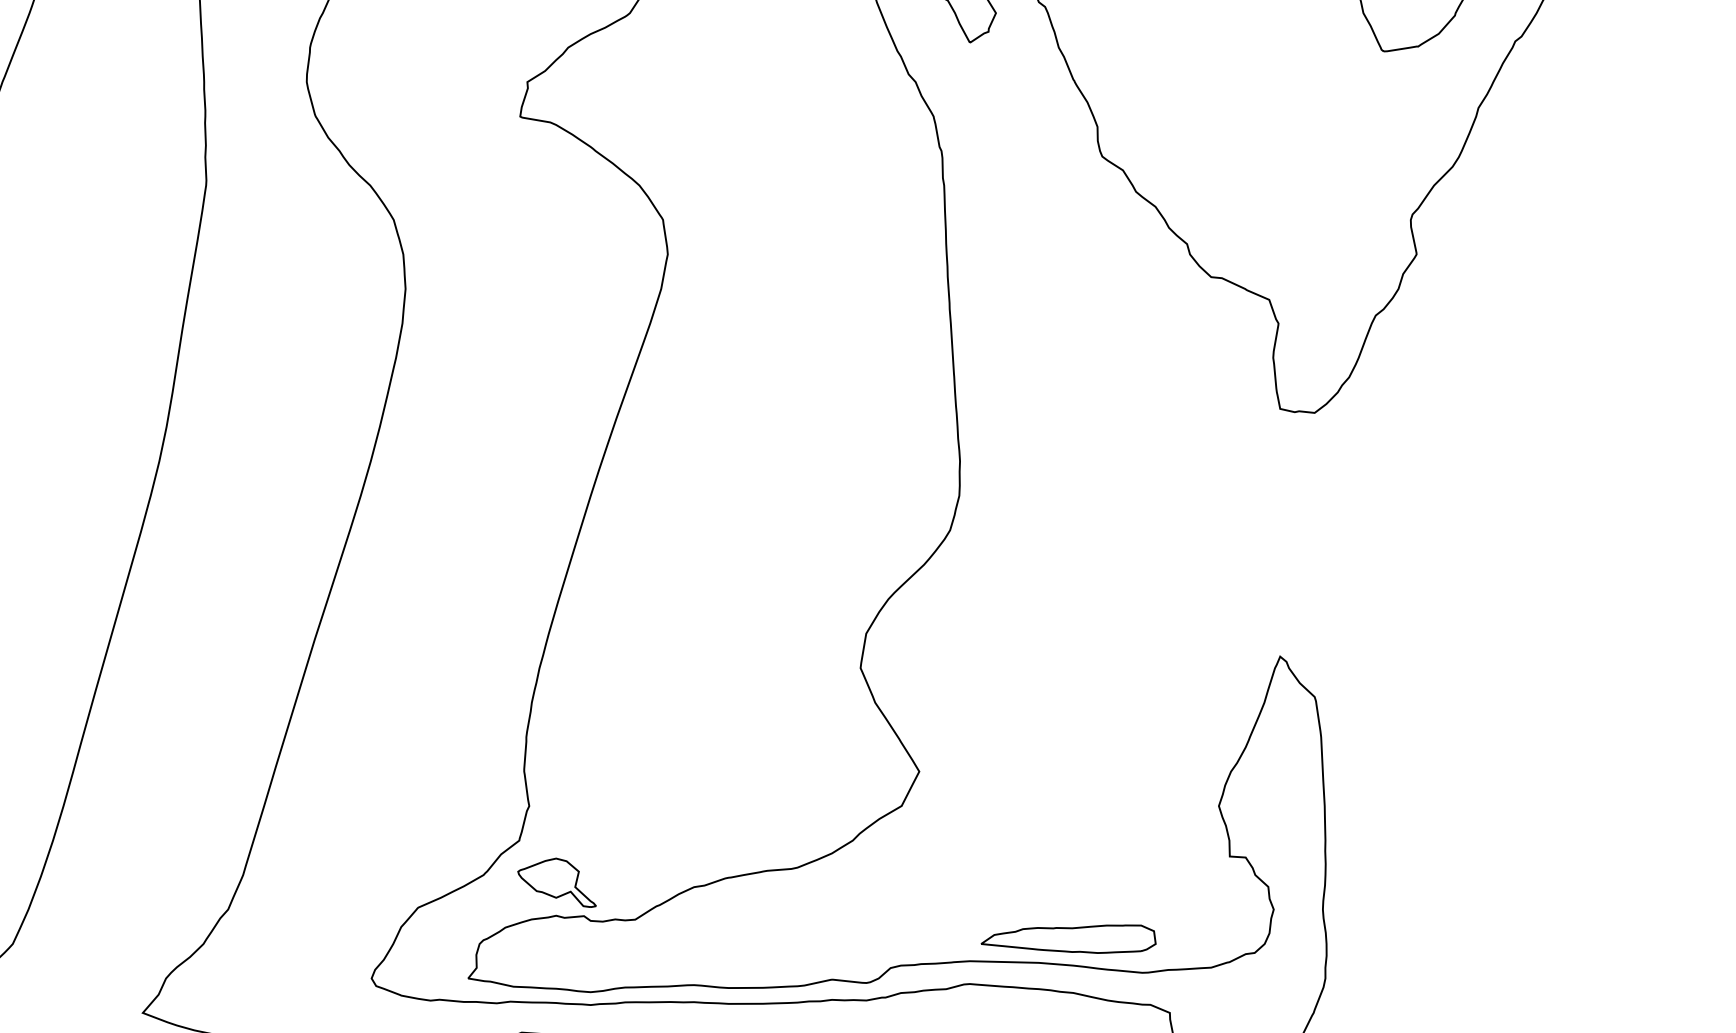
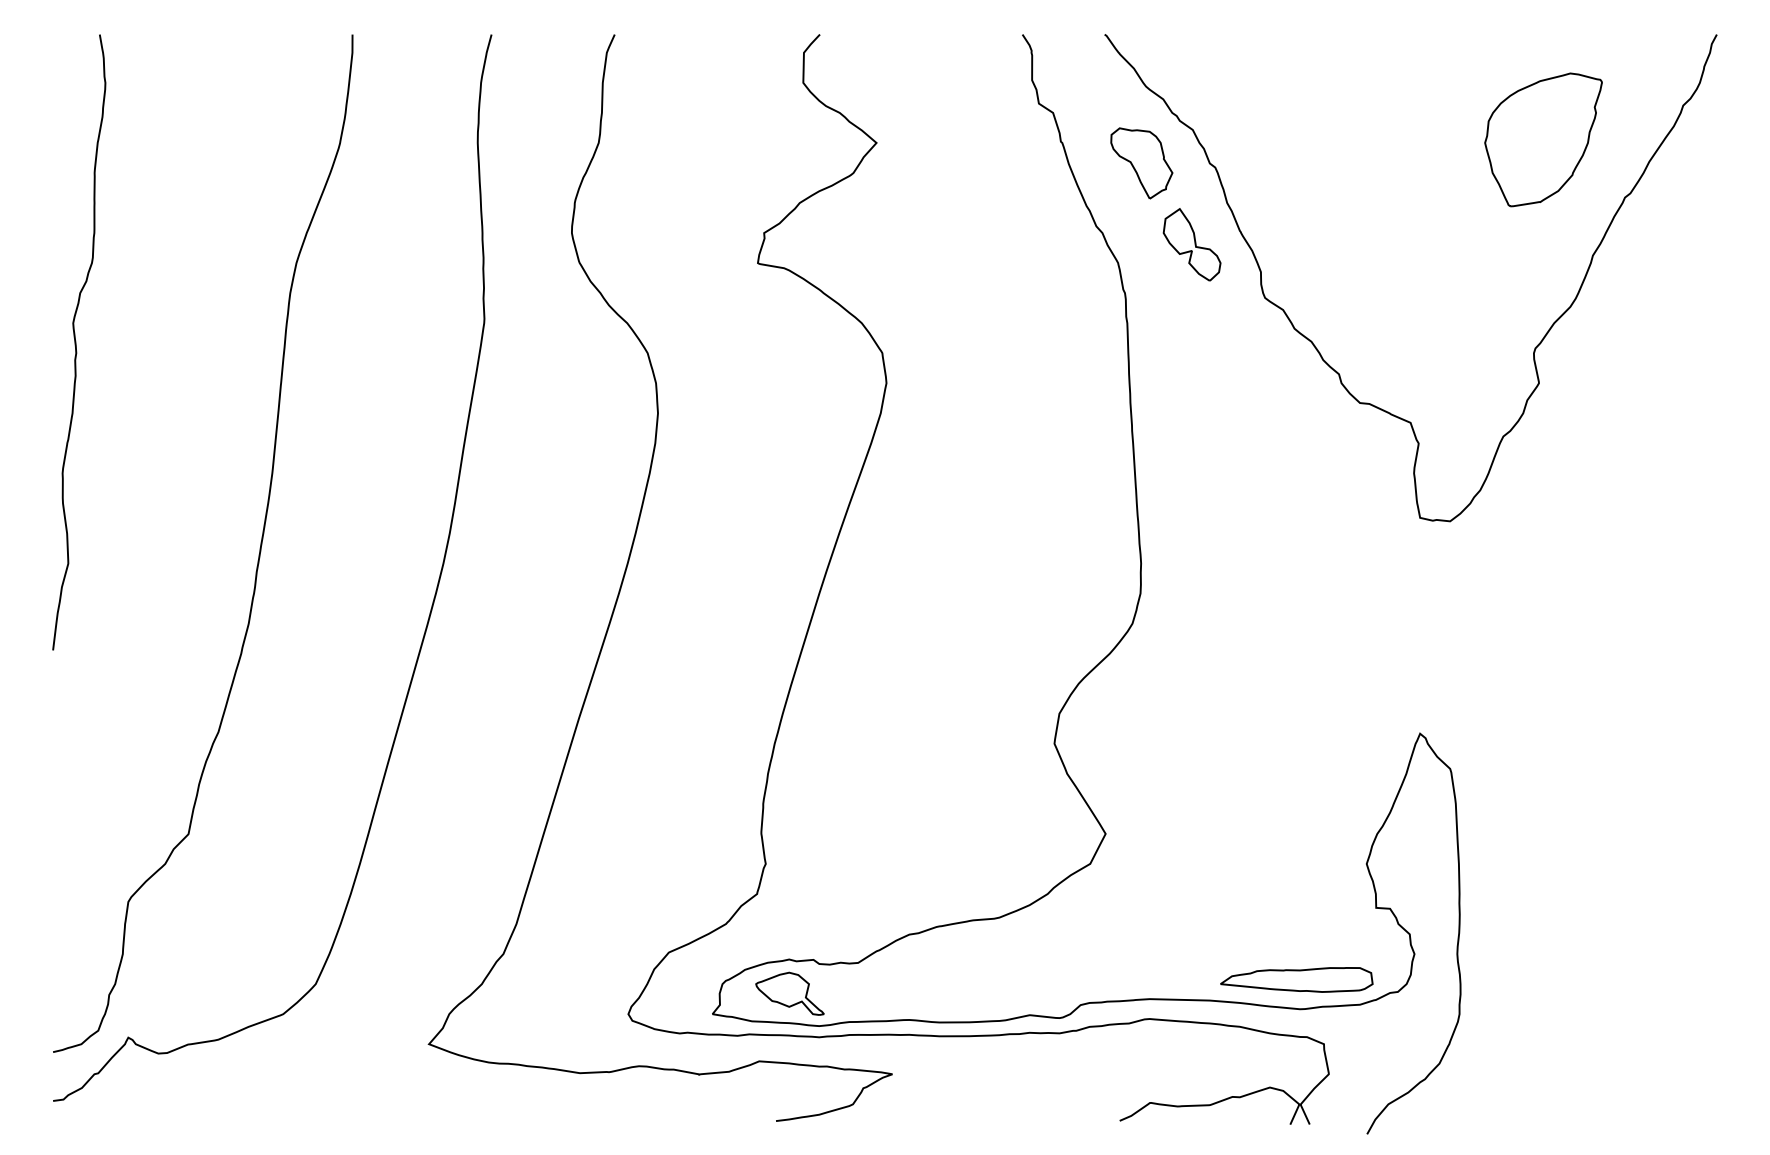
part: (1017, 95) -> (1191, 244), added
part: (556, 882) -> (789, 993), moved
part: (1068, 938) -> (1296, 979), moved

